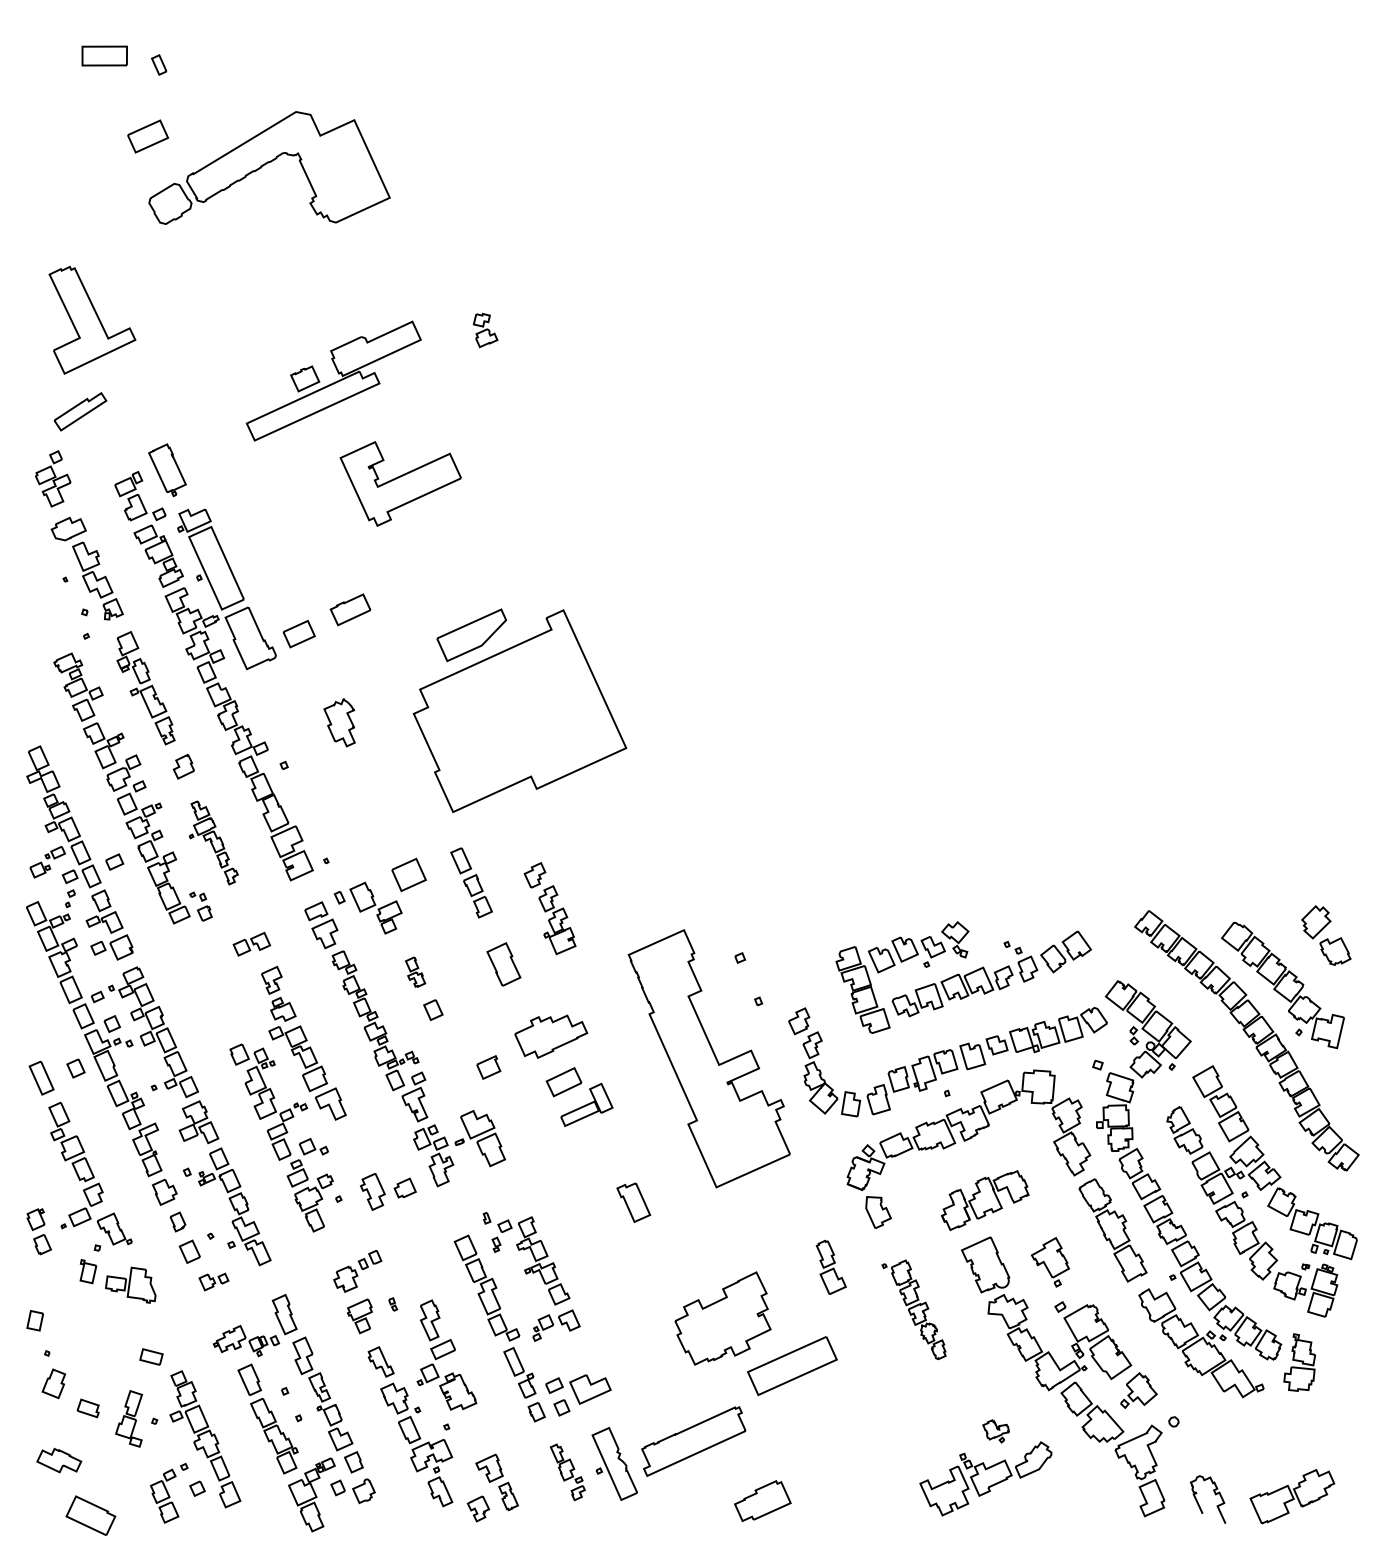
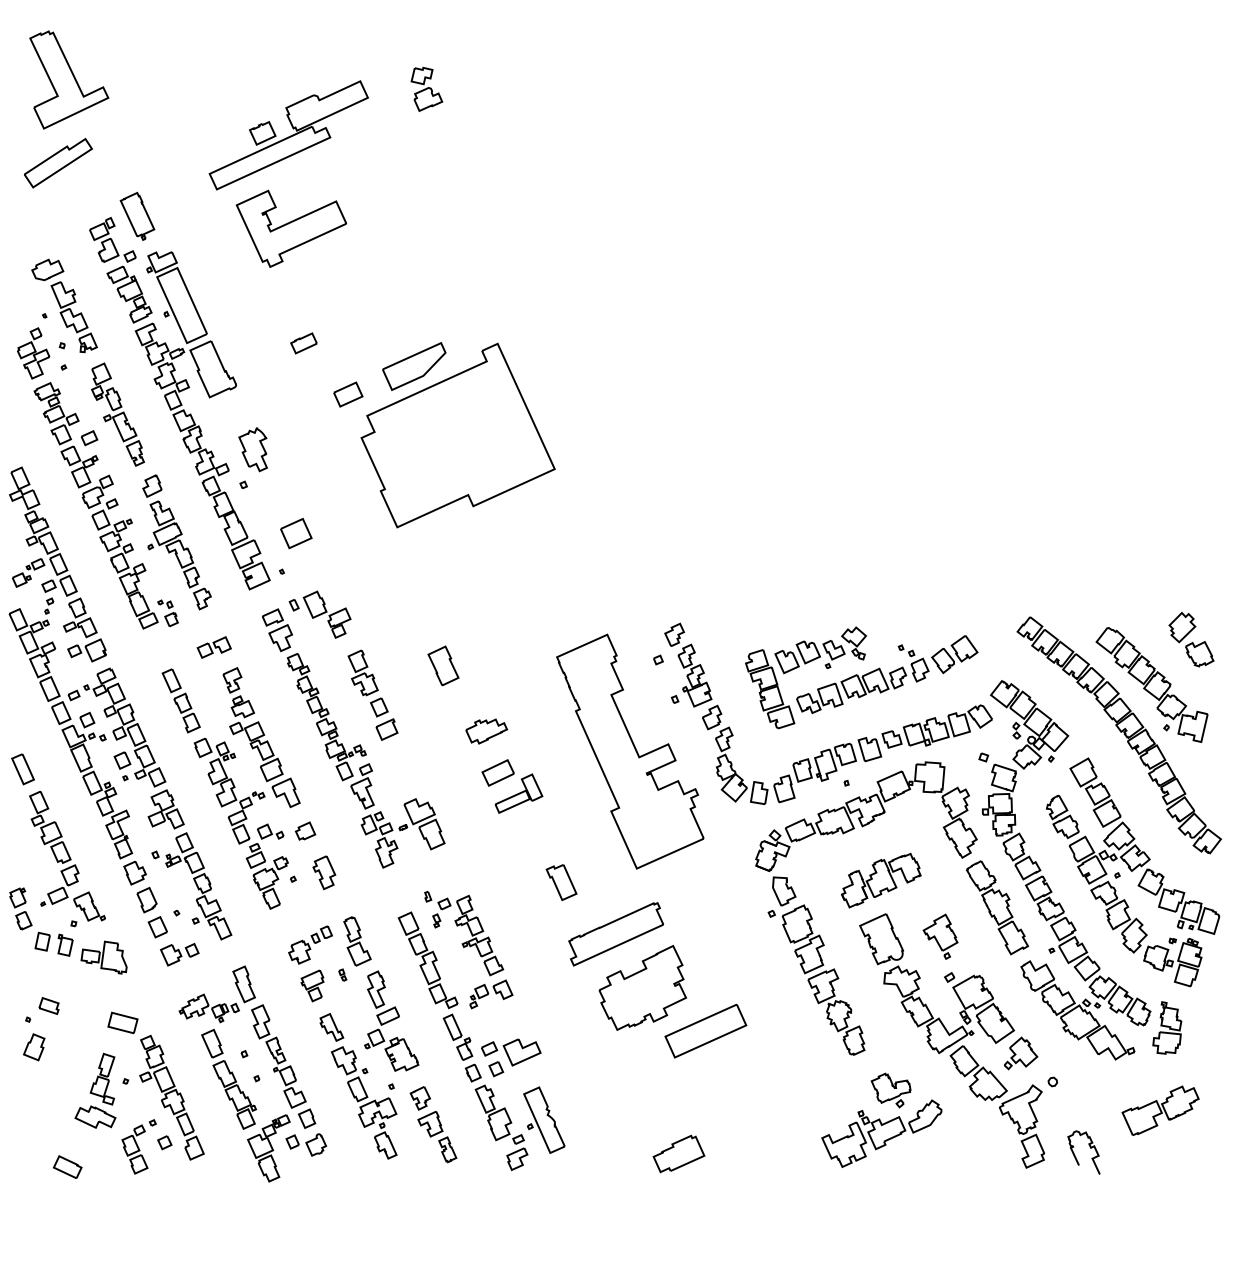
part: (485, 330) -> (426, 89), size x1.43
part: (80, 411) -> (58, 162), size x1.43
part: (53, 478) -> (33, 353), moved
part: (400, 483) -> (291, 228), moved
part: (350, 609) -> (303, 343), size x0.71
part: (298, 633) -> (347, 393), moved
part: (339, 722) -> (253, 449), moved
part: (213, 842) -> (179, 554), size x1.43
part: (114, 861) -> (89, 437), moved
part: (408, 874) -> (295, 533), moved
part: (471, 882) -> (181, 700), moved
part: (549, 908) -> (687, 665), moved
part: (415, 971) -> (363, 672), size x1.67
part: (551, 1036) -> (486, 731), size x0.62
part: (488, 1067) -> (386, 729), moved
part: (75, 1068) -> (122, 760), moved
part: (404, 1187) -> (304, 830), moved
part: (177, 1221) -> (146, 899), size x1.43
part: (830, 1266) -> (356, 940), moved
part: (213, 1281) -> (179, 954), size x1.43
part: (913, 1309) -> (816, 979), size x1.67
part: (34, 1320) -> (42, 941), moved
part: (151, 1356) -> (122, 1022), size x1.43
part: (87, 1408) -> (48, 1006), moved
part: (995, 1431) -> (890, 1090), size x1.67
part: (693, 1441) -> (615, 934), moved
part: (59, 1460) -> (95, 1117), moved
part: (567, 1472) -> (501, 1127), size x1.67
part: (1292, 1496) -> (1160, 1110), moved
part: (478, 1508) -> (420, 1097), moved
part: (90, 1515) -> (67, 1167), size x0.62

